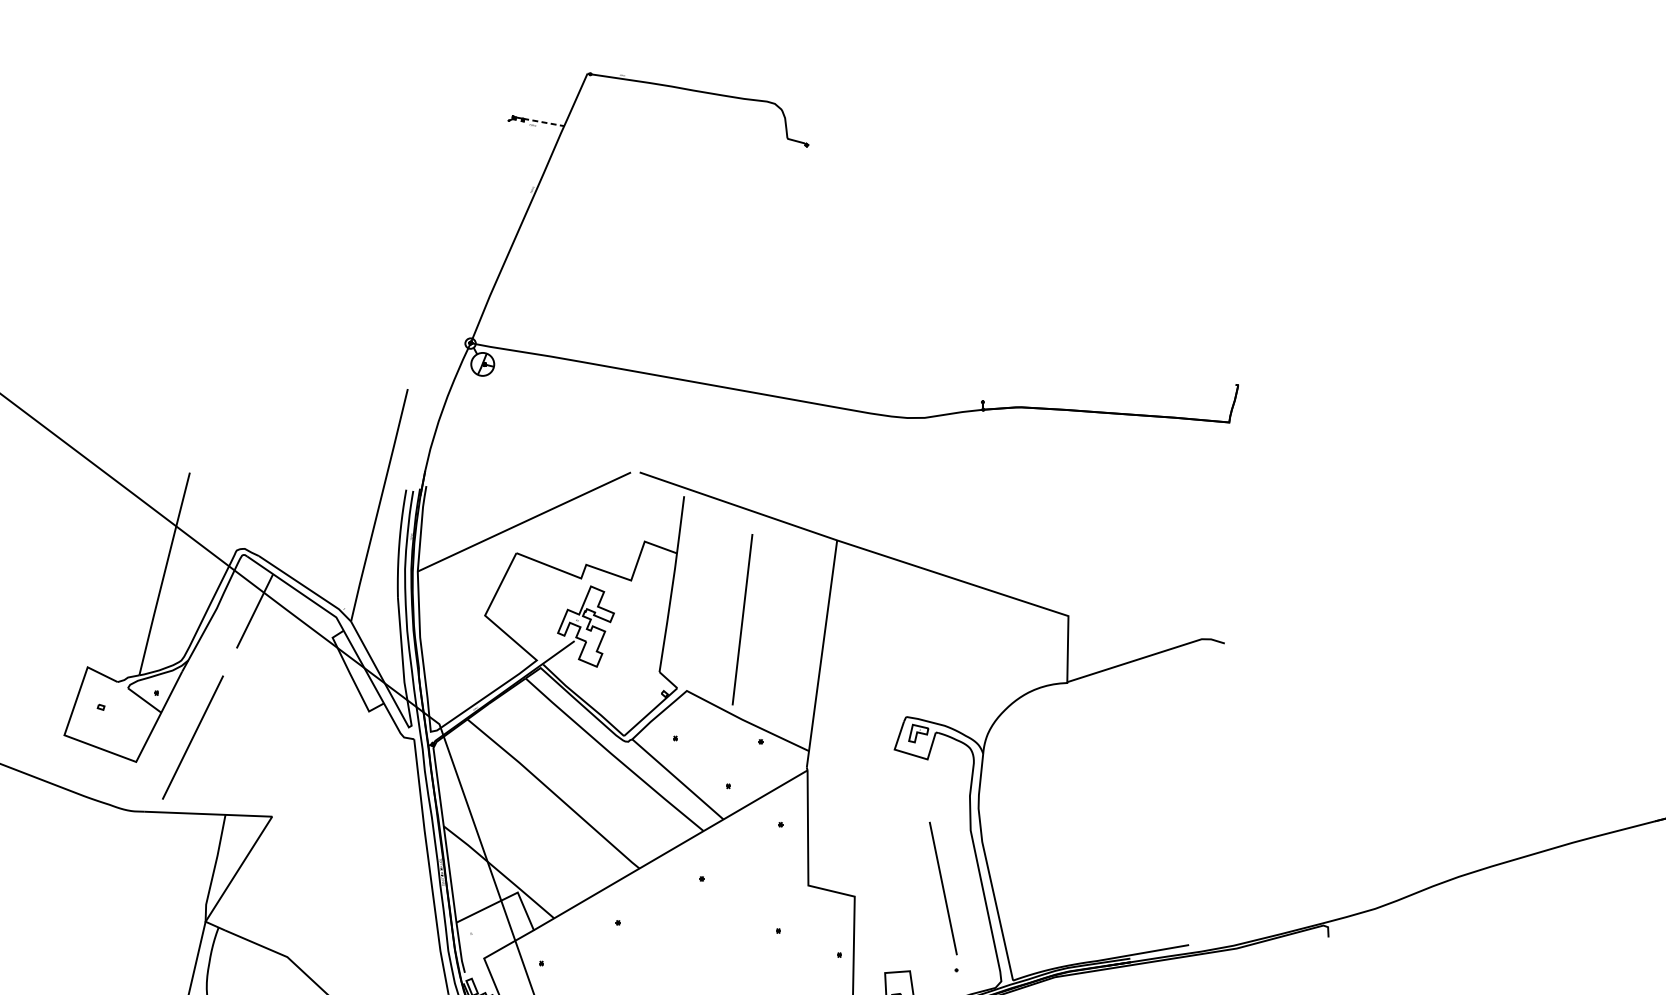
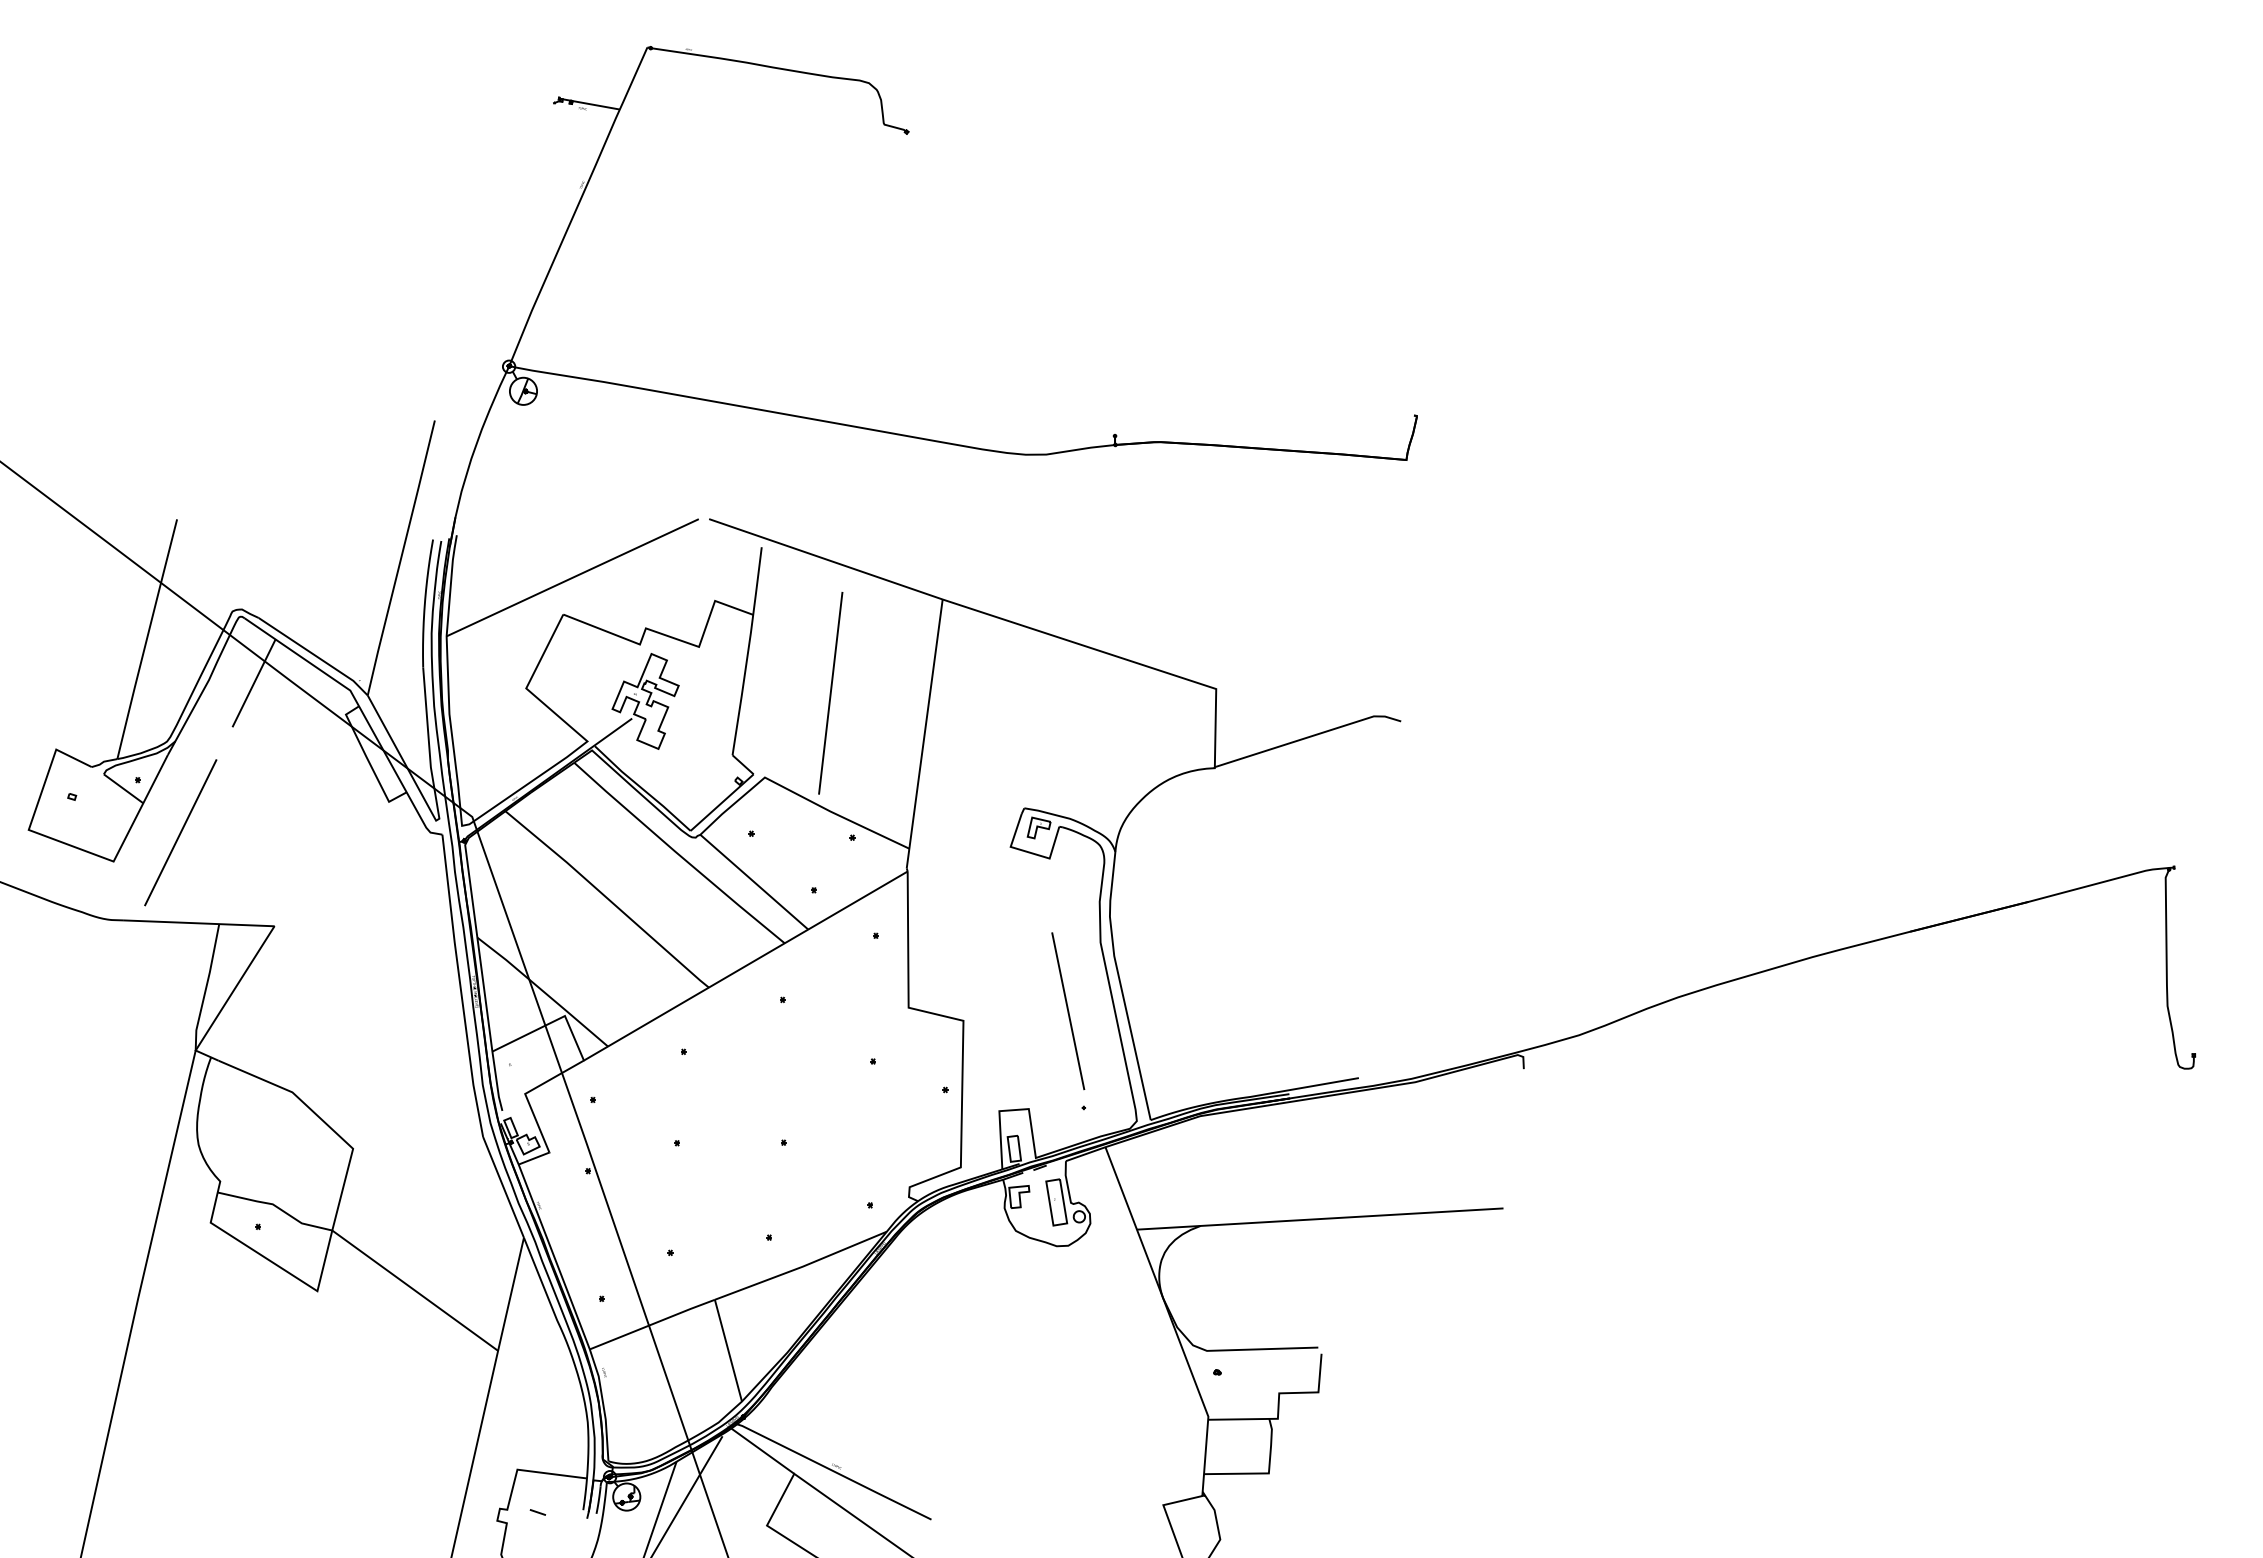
line: (543, 122) -> (595, 105), dashed -> solid

